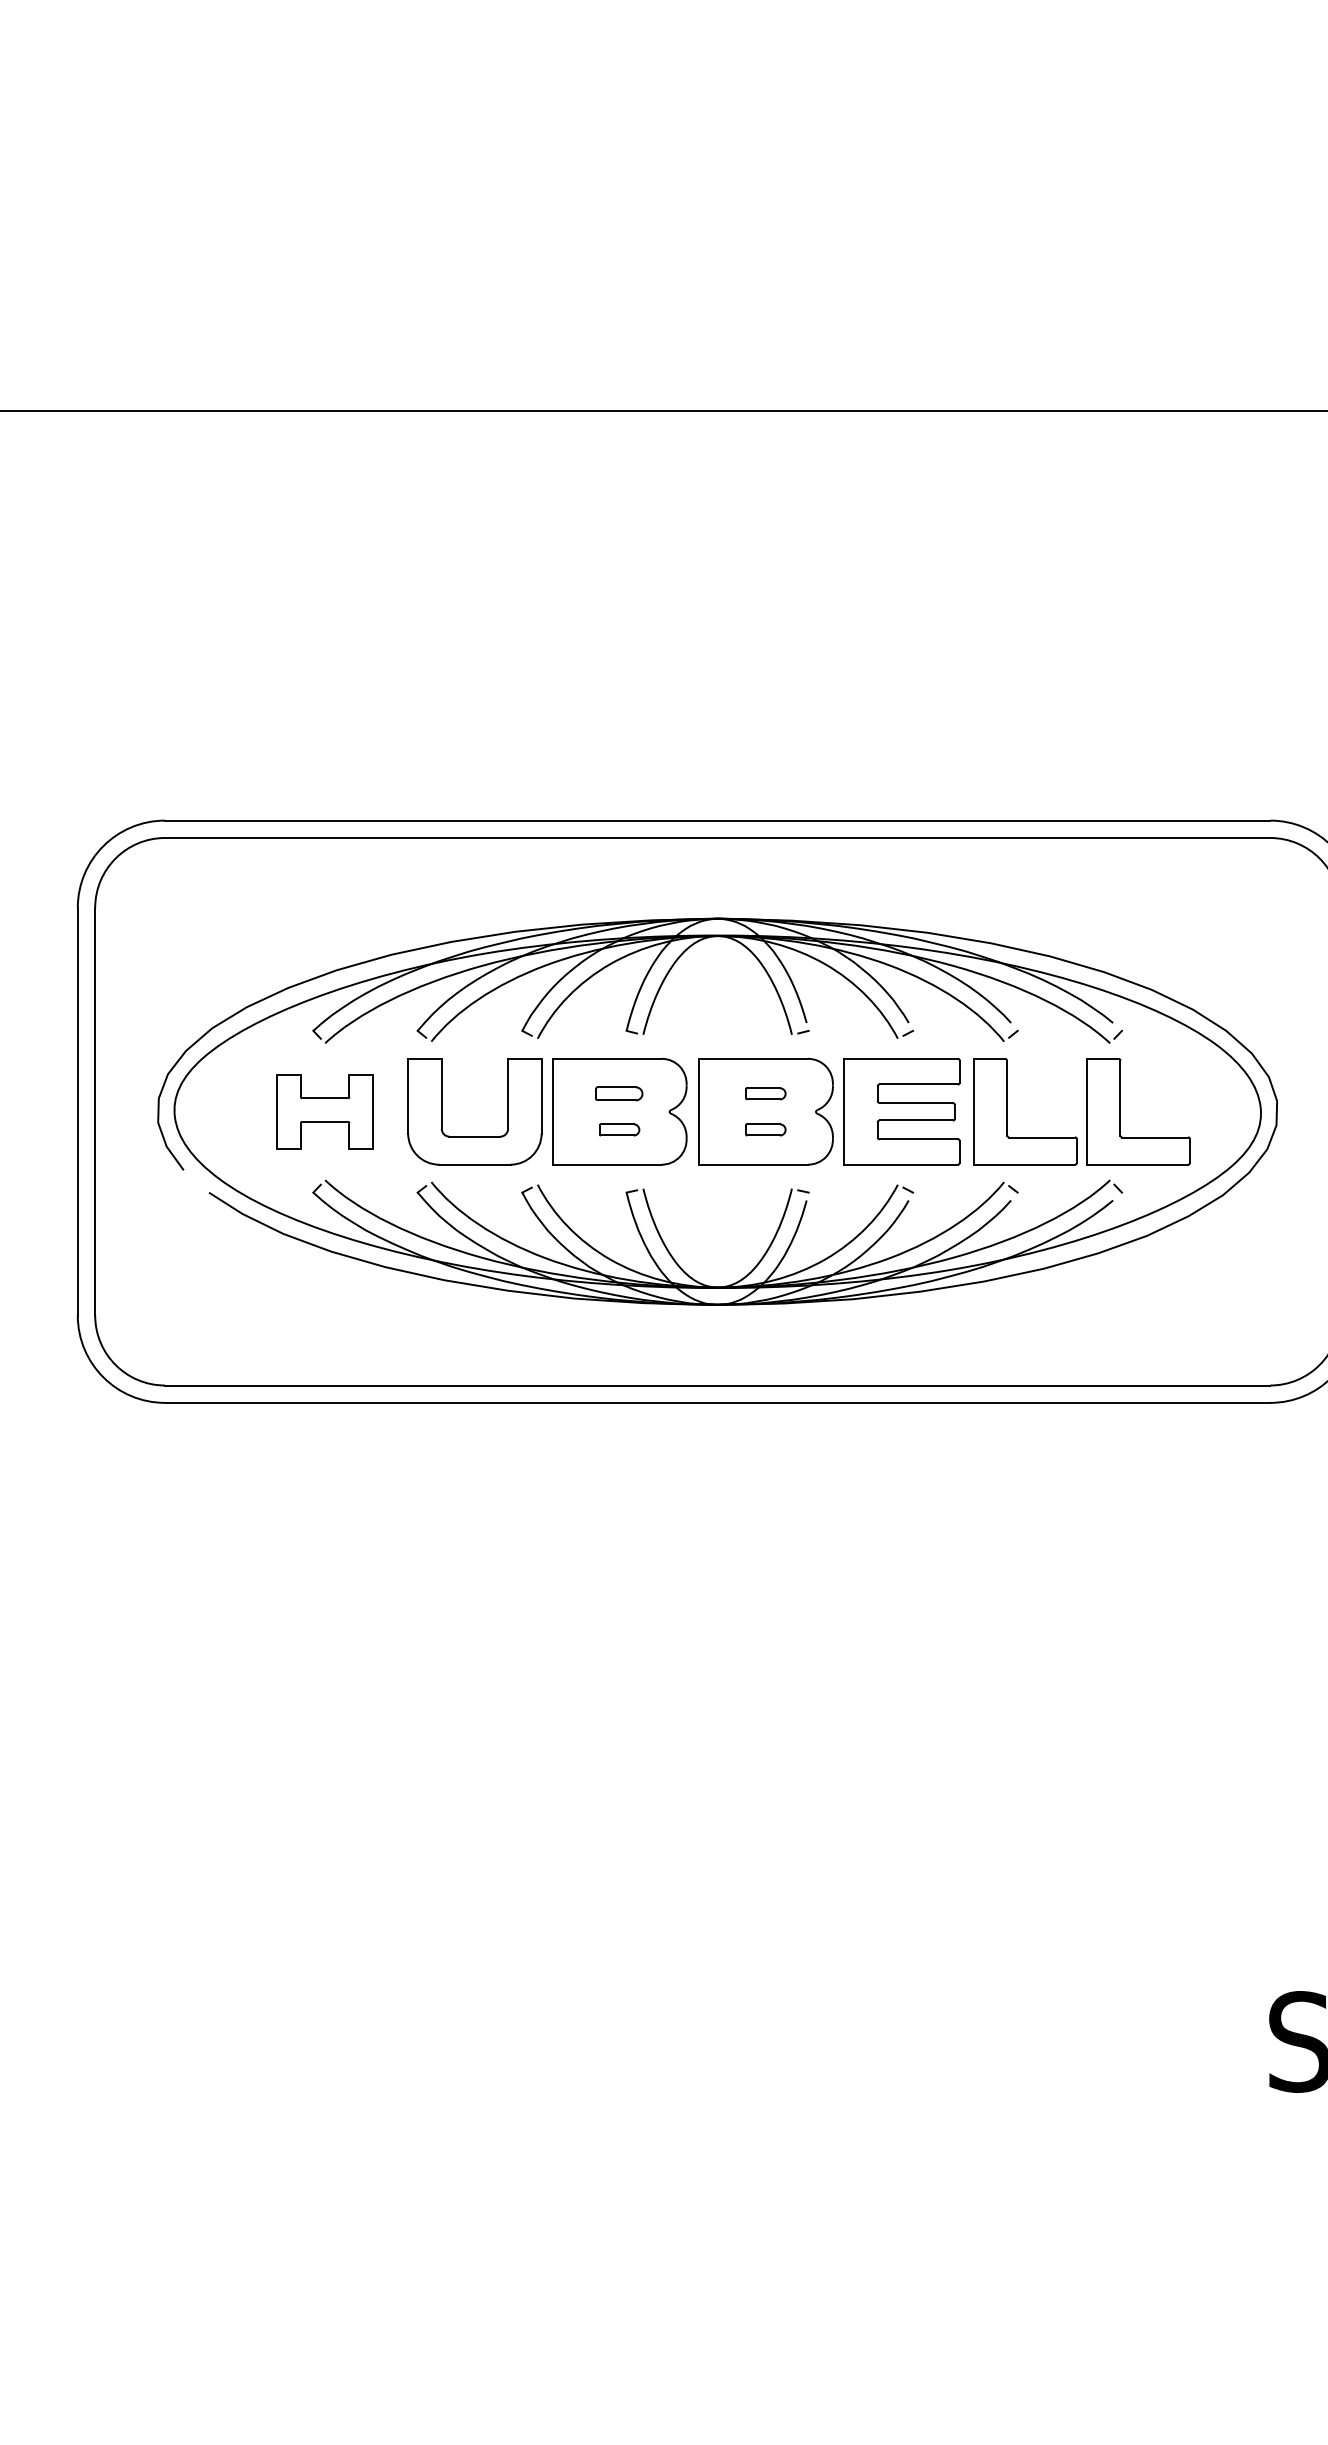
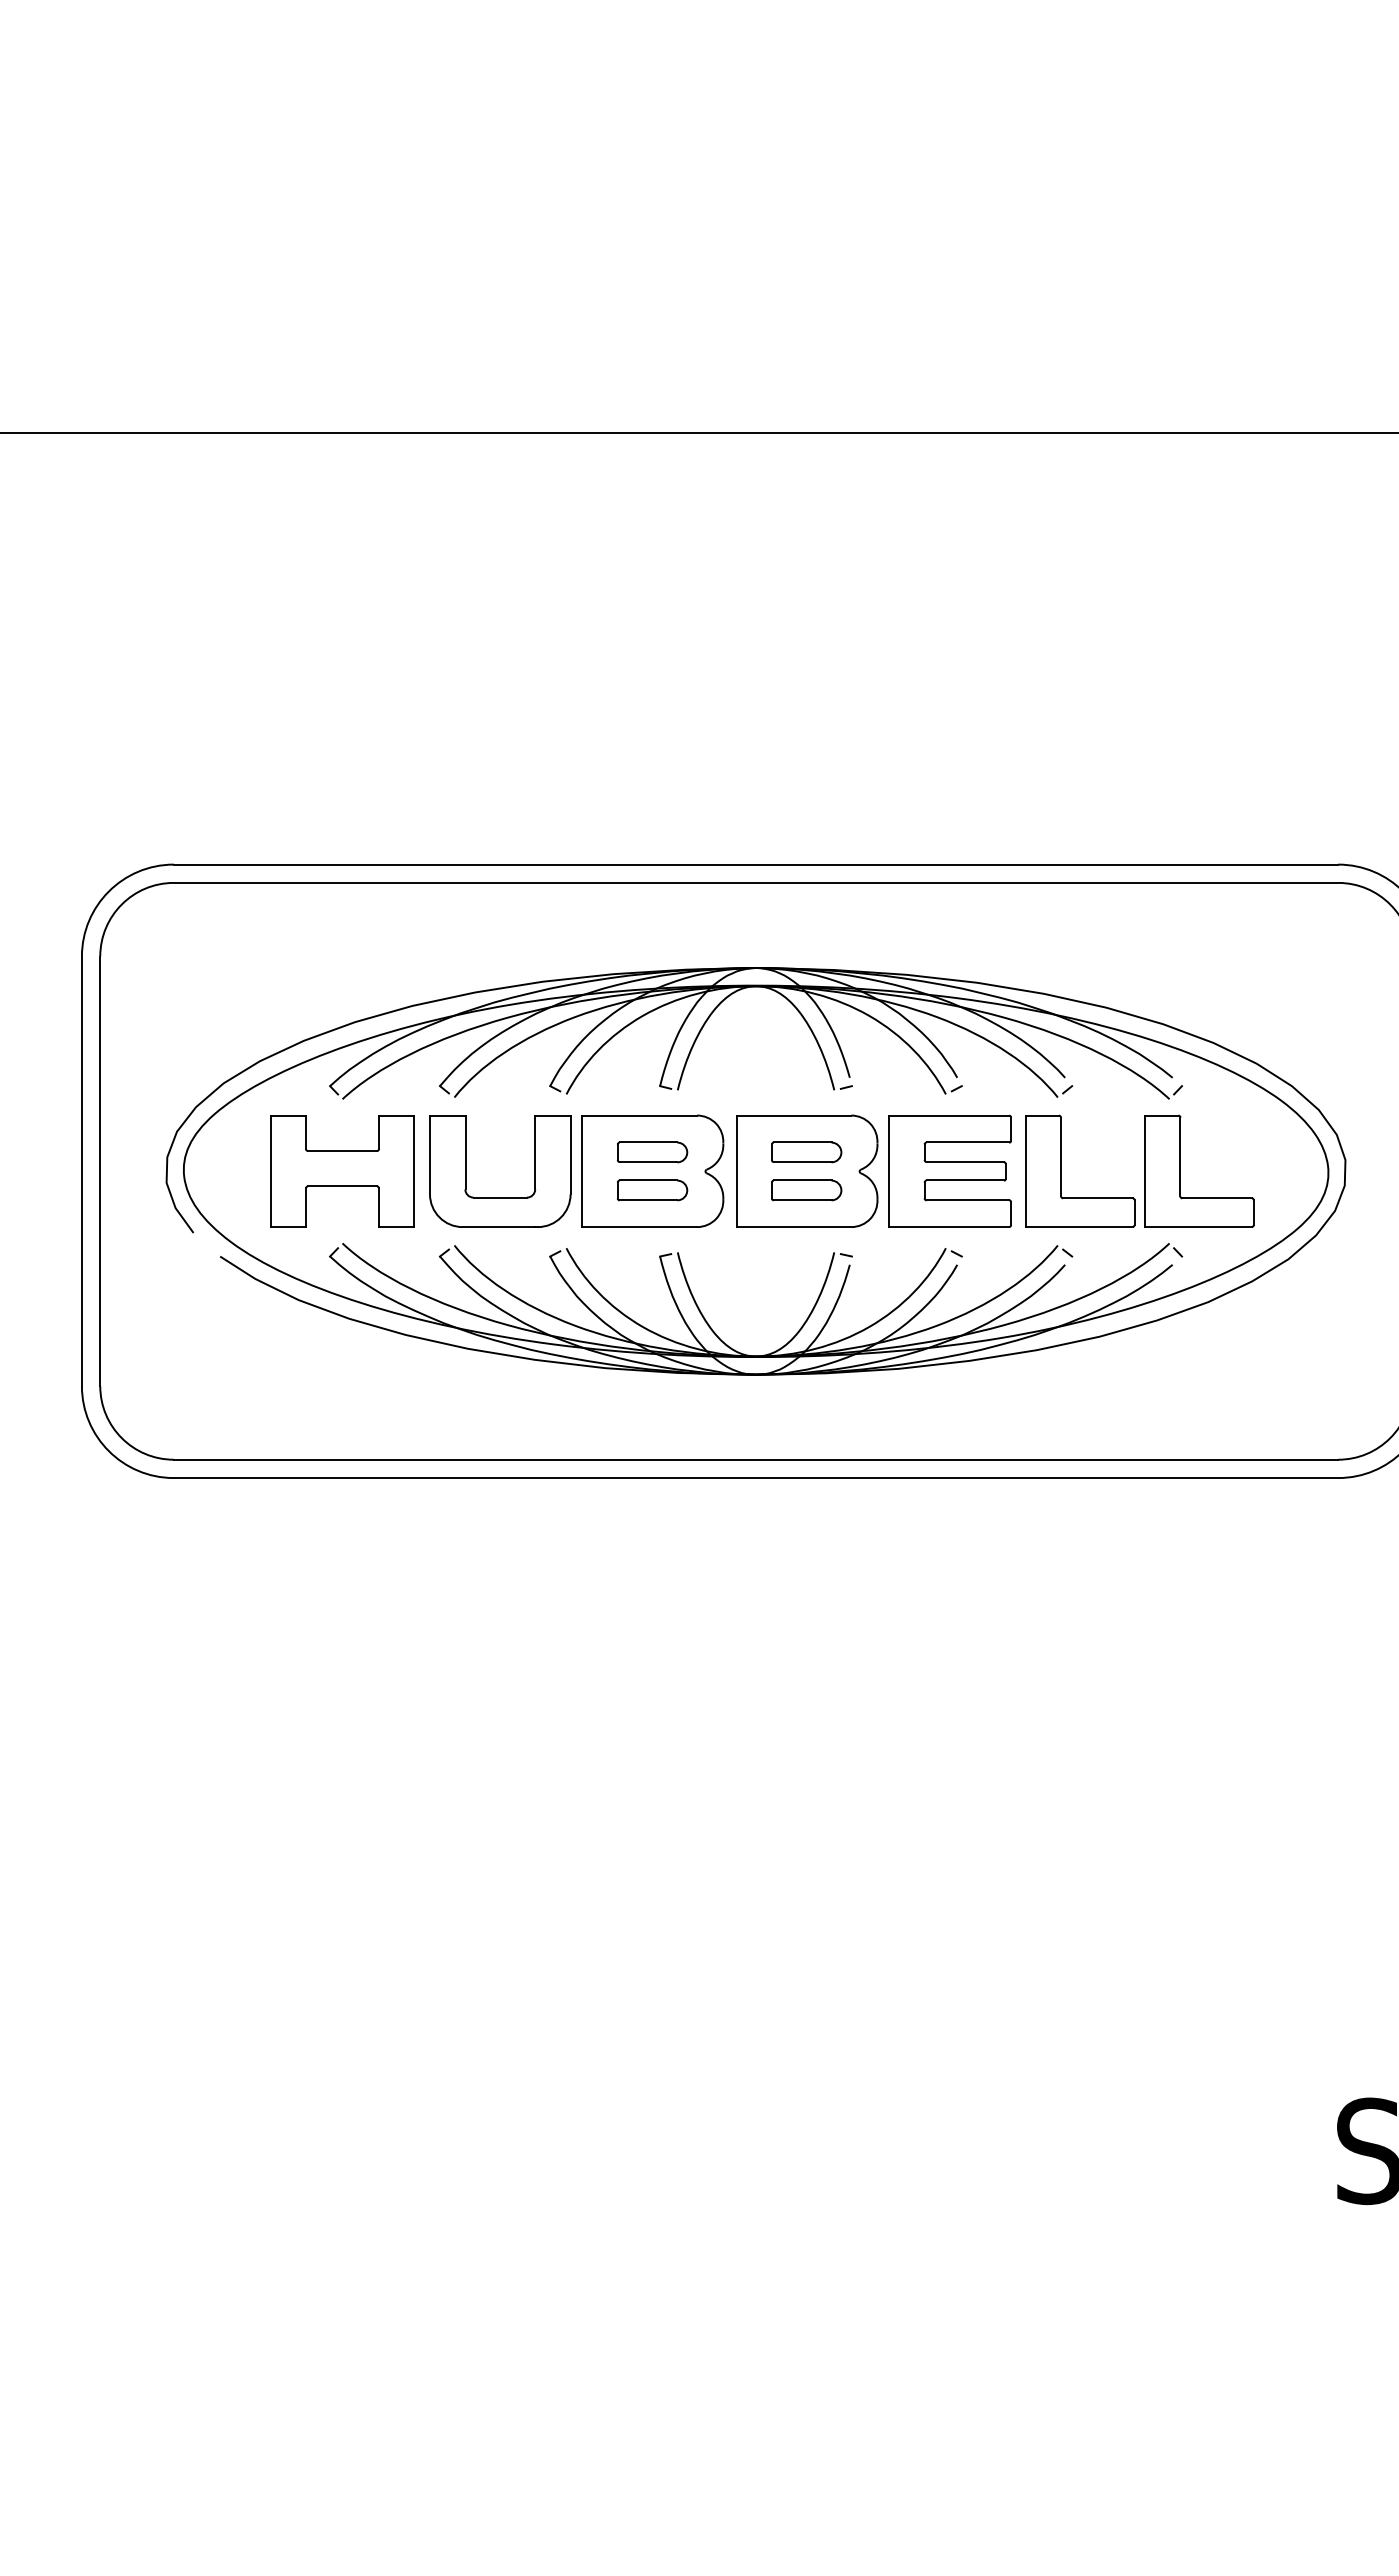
part: (619, 1093) -> (652, 1152), size x1.43
part: (765, 1093) -> (806, 1152), size x1.67
part: (325, 1111) -> (342, 1171), size x1.43
part: (619, 1129) -> (652, 1190), size x1.67
part: (765, 1129) -> (806, 1190), size x1.67

